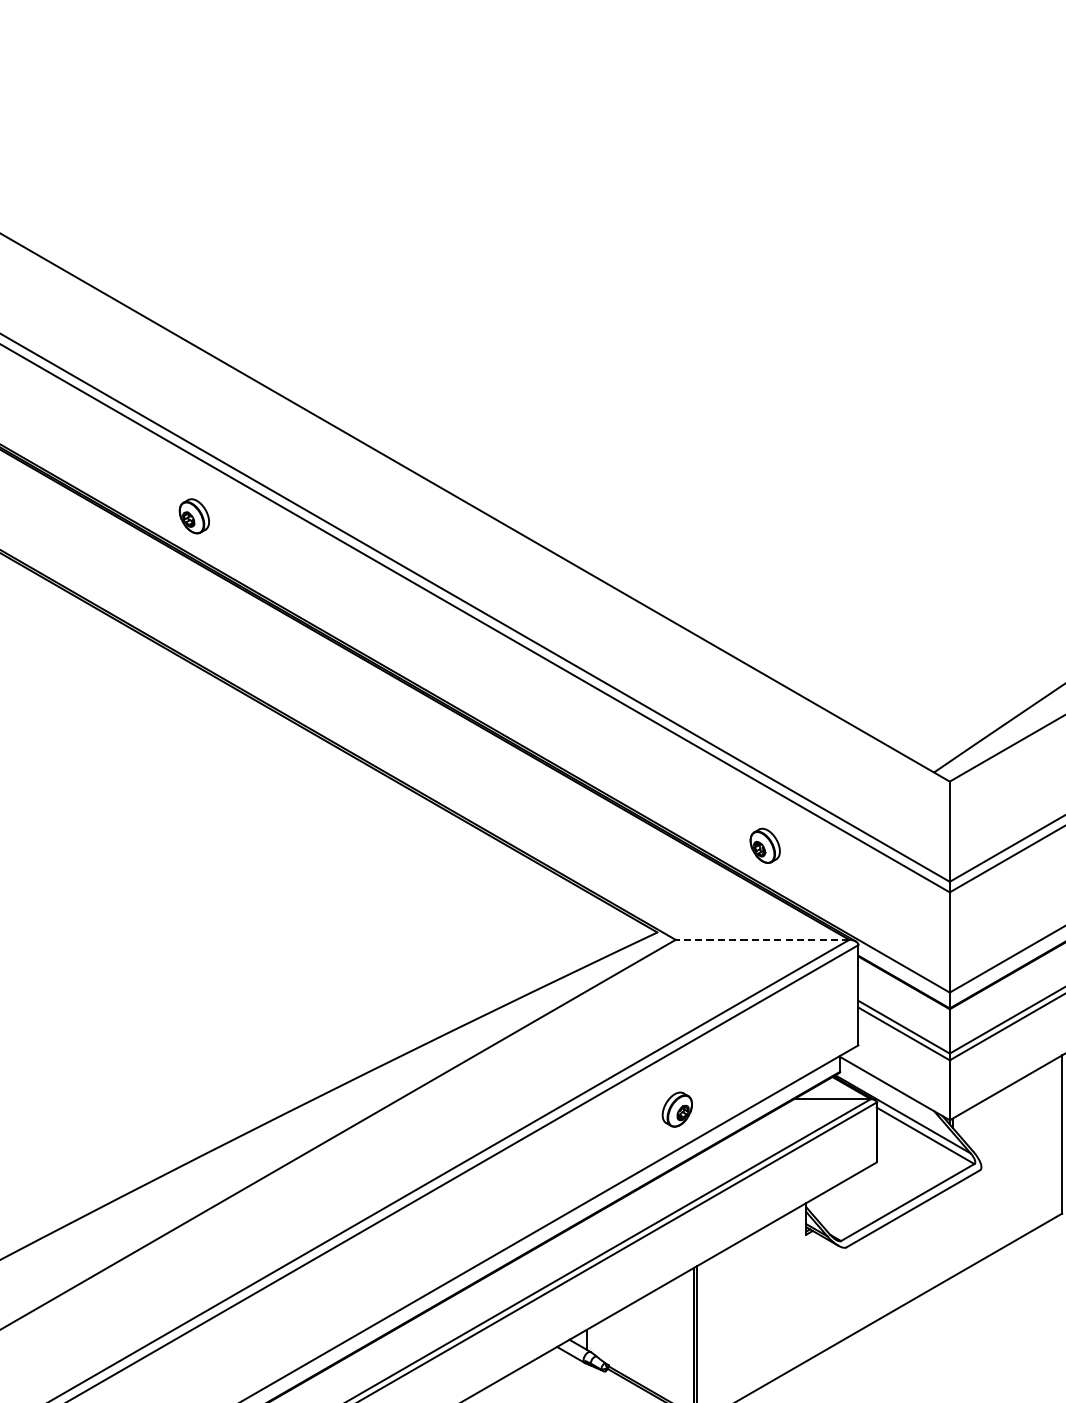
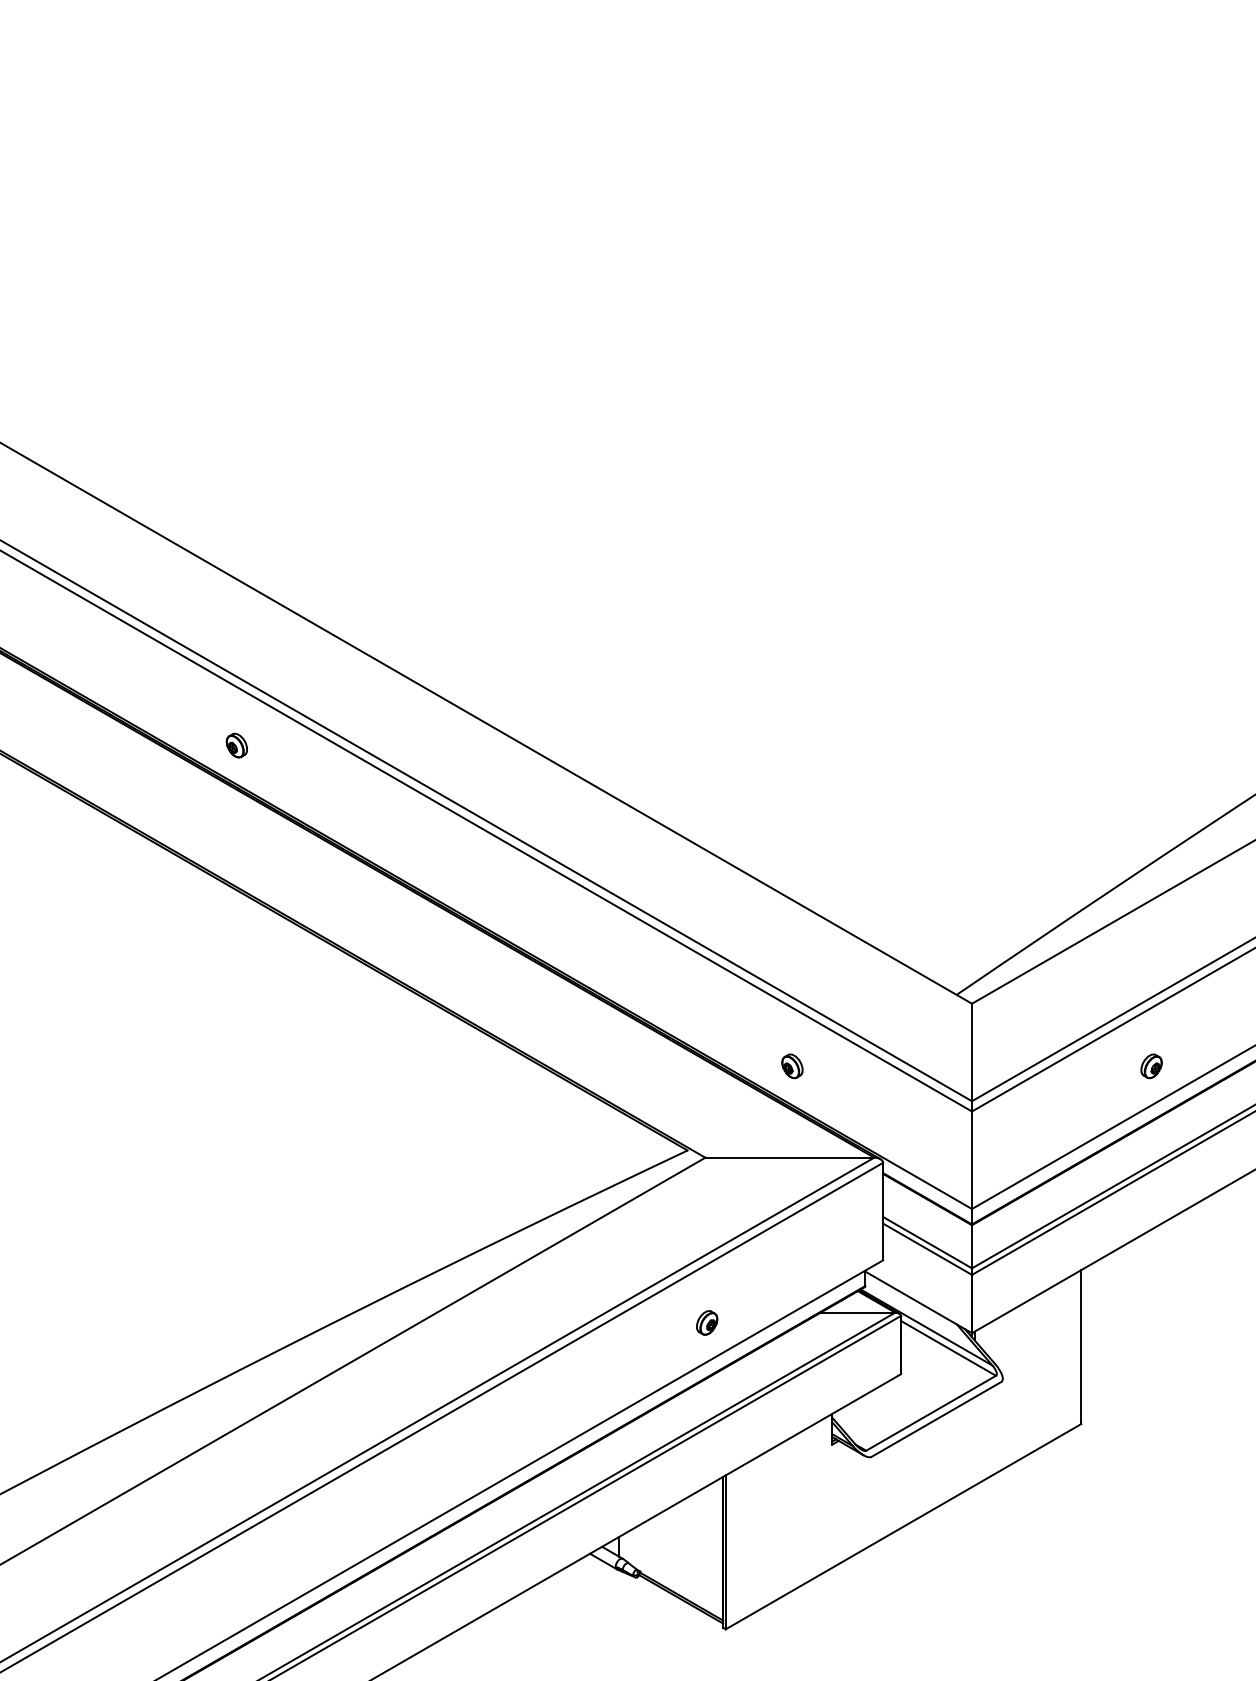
part: (193, 516) -> (236, 745), size x0.71
part: (765, 846) -> (792, 1066), size x0.71
line: (762, 939) -> (789, 1157), dashed -> solid
part: (677, 1109) -> (707, 1322), size x0.71

